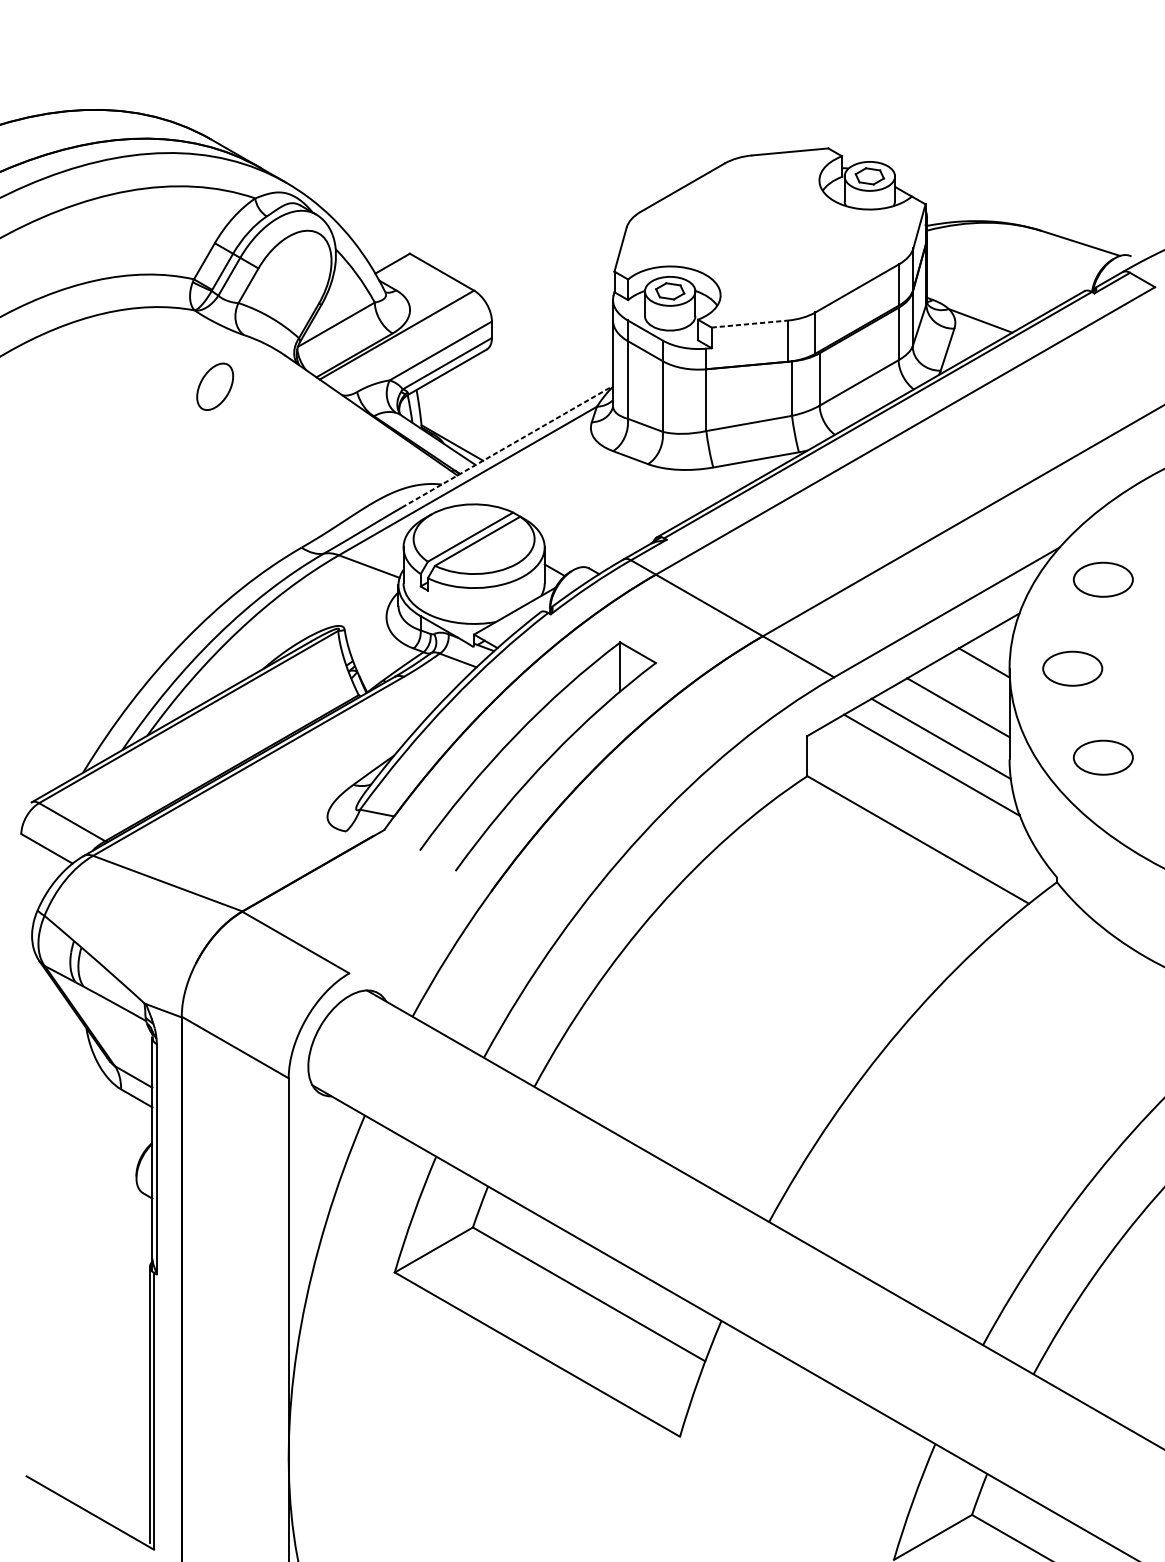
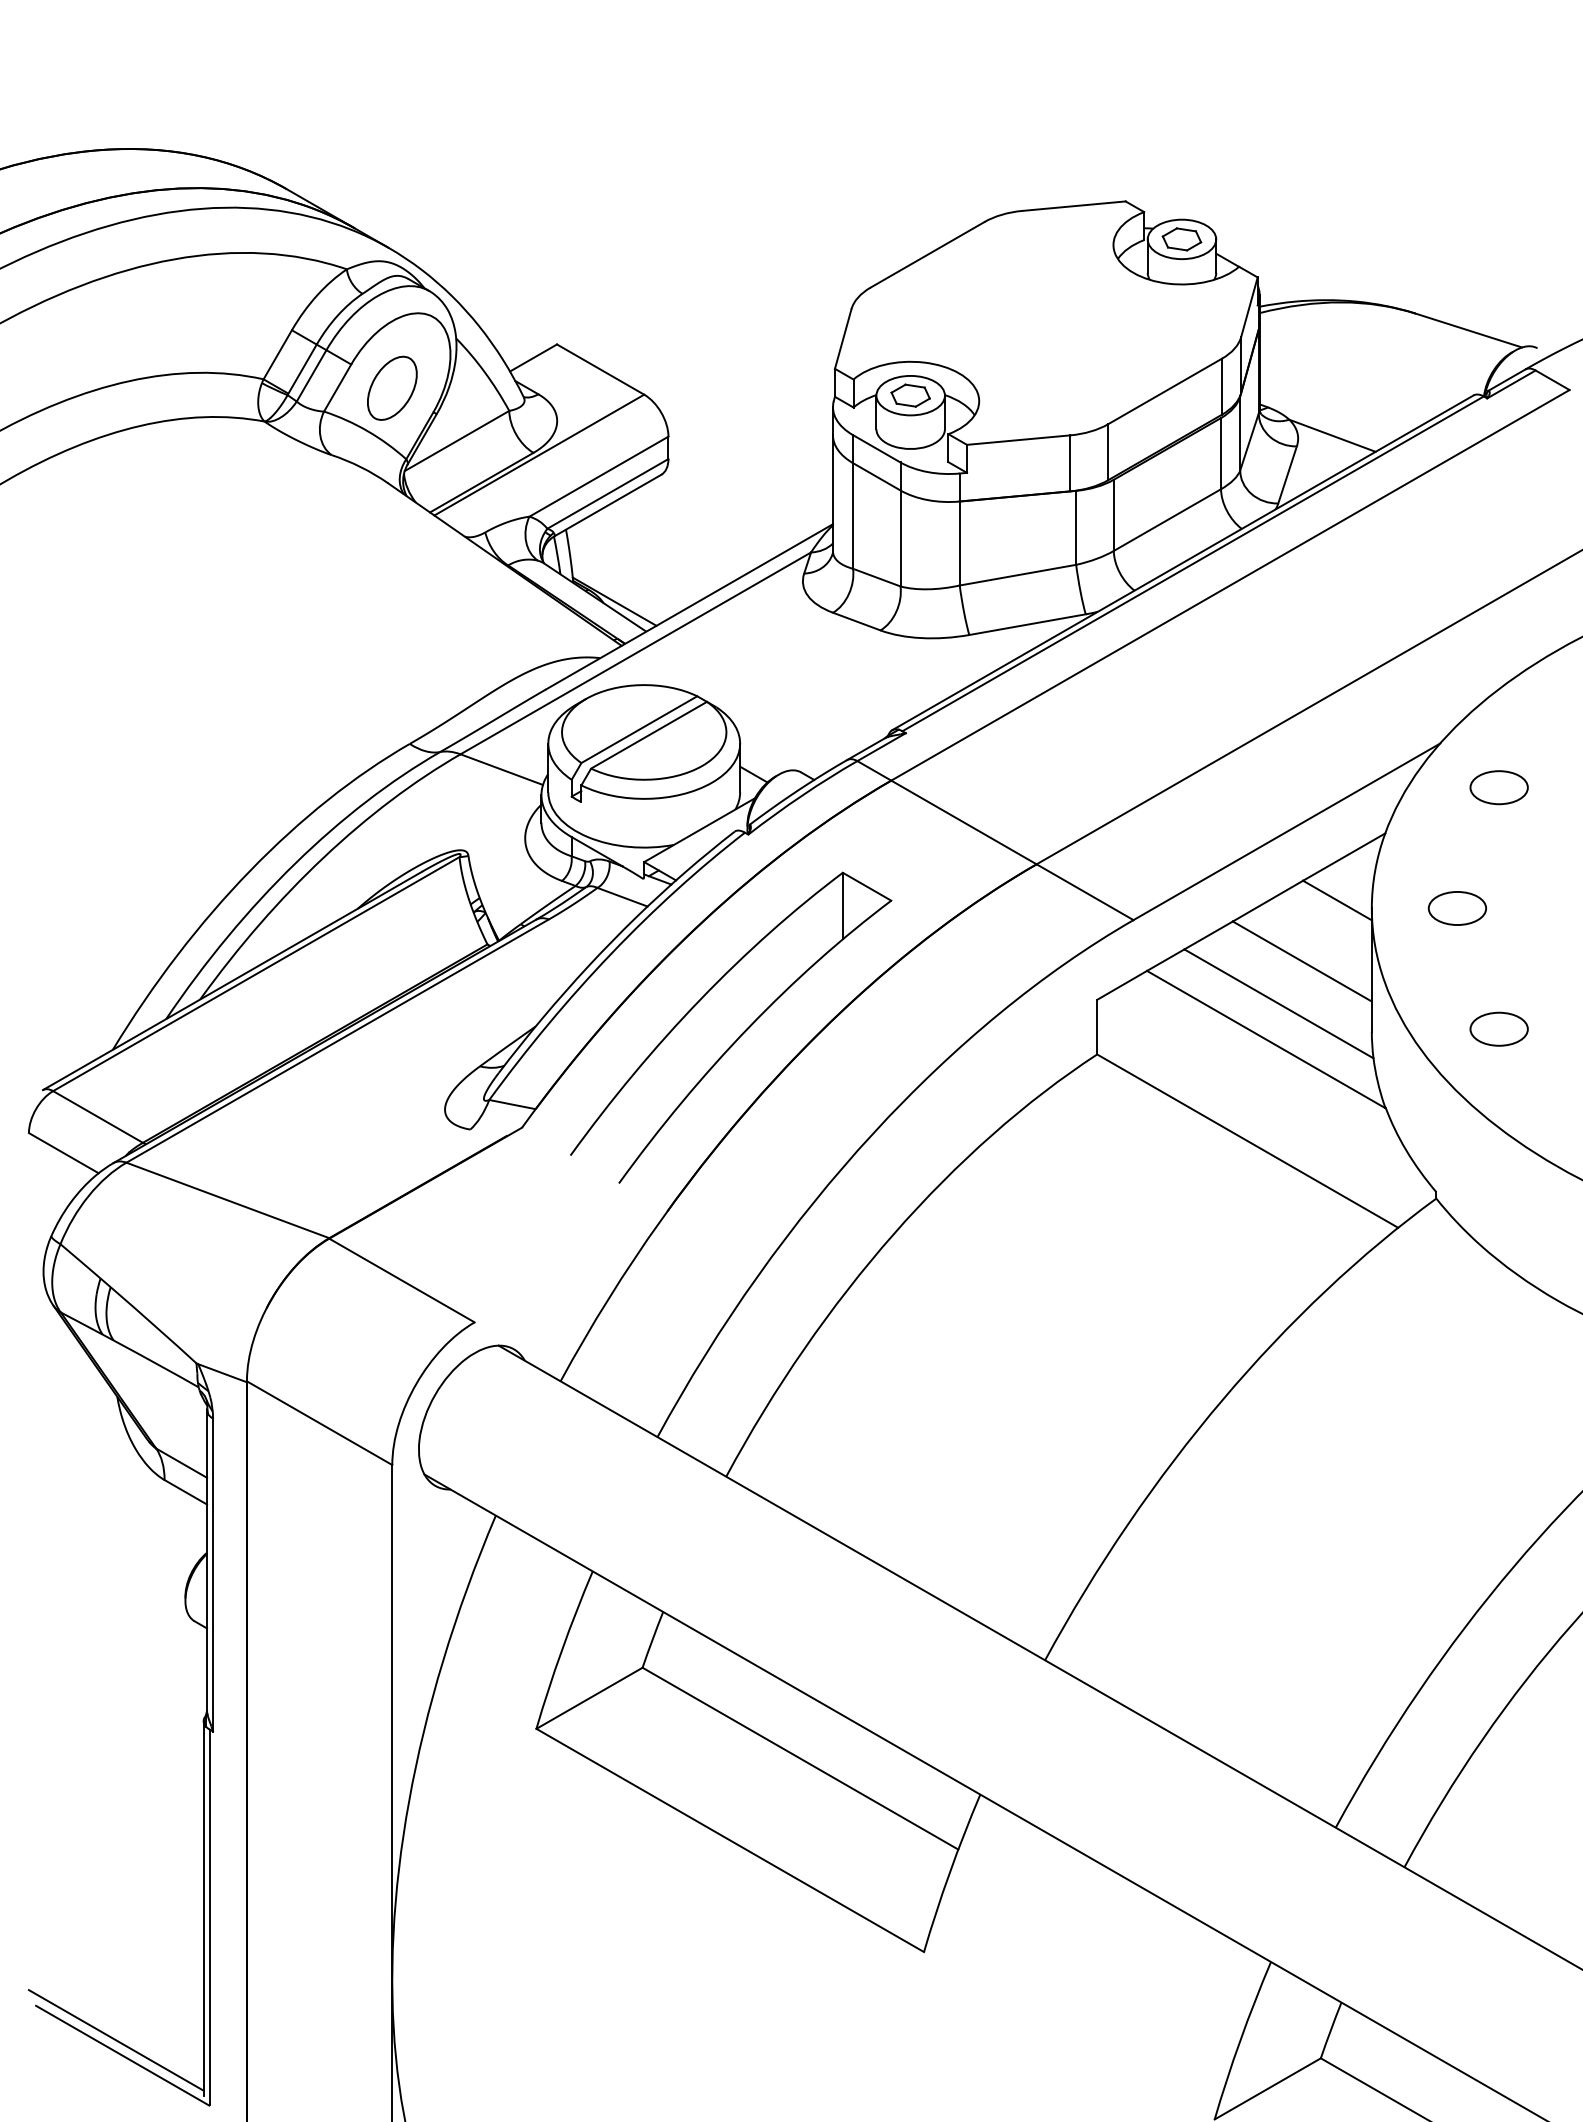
line: (749, 324) -> (1018, 440), dashed -> solid
part: (215, 386) -> (392, 387), moved
line: (507, 446) -> (689, 606), dashed -> solid
part: (1102, 579) -> (1498, 787), size x0.71
part: (1071, 668) -> (1456, 908), size x0.71
part: (1102, 757) -> (1498, 1028), size x0.71
line: (85, 1501) -> (115, 2040), added

